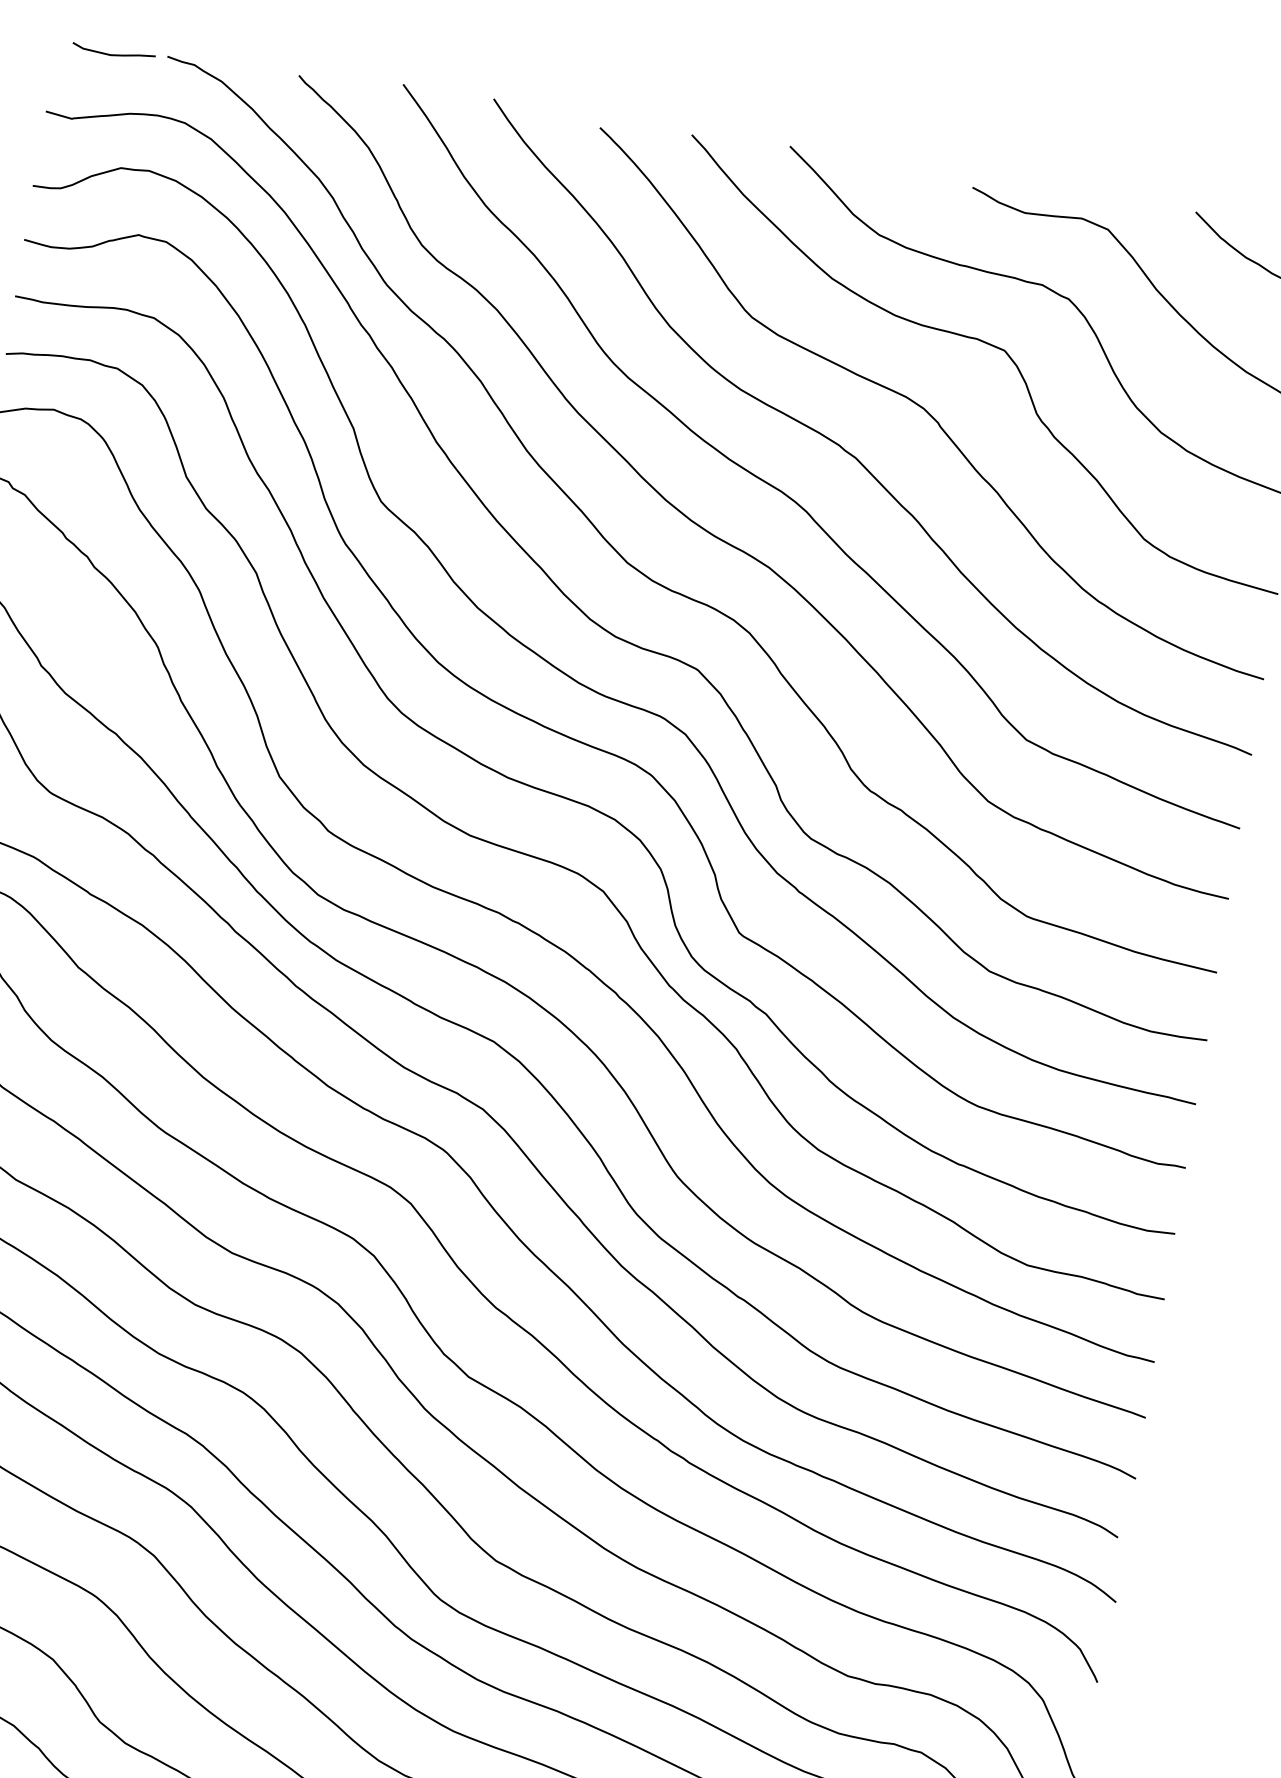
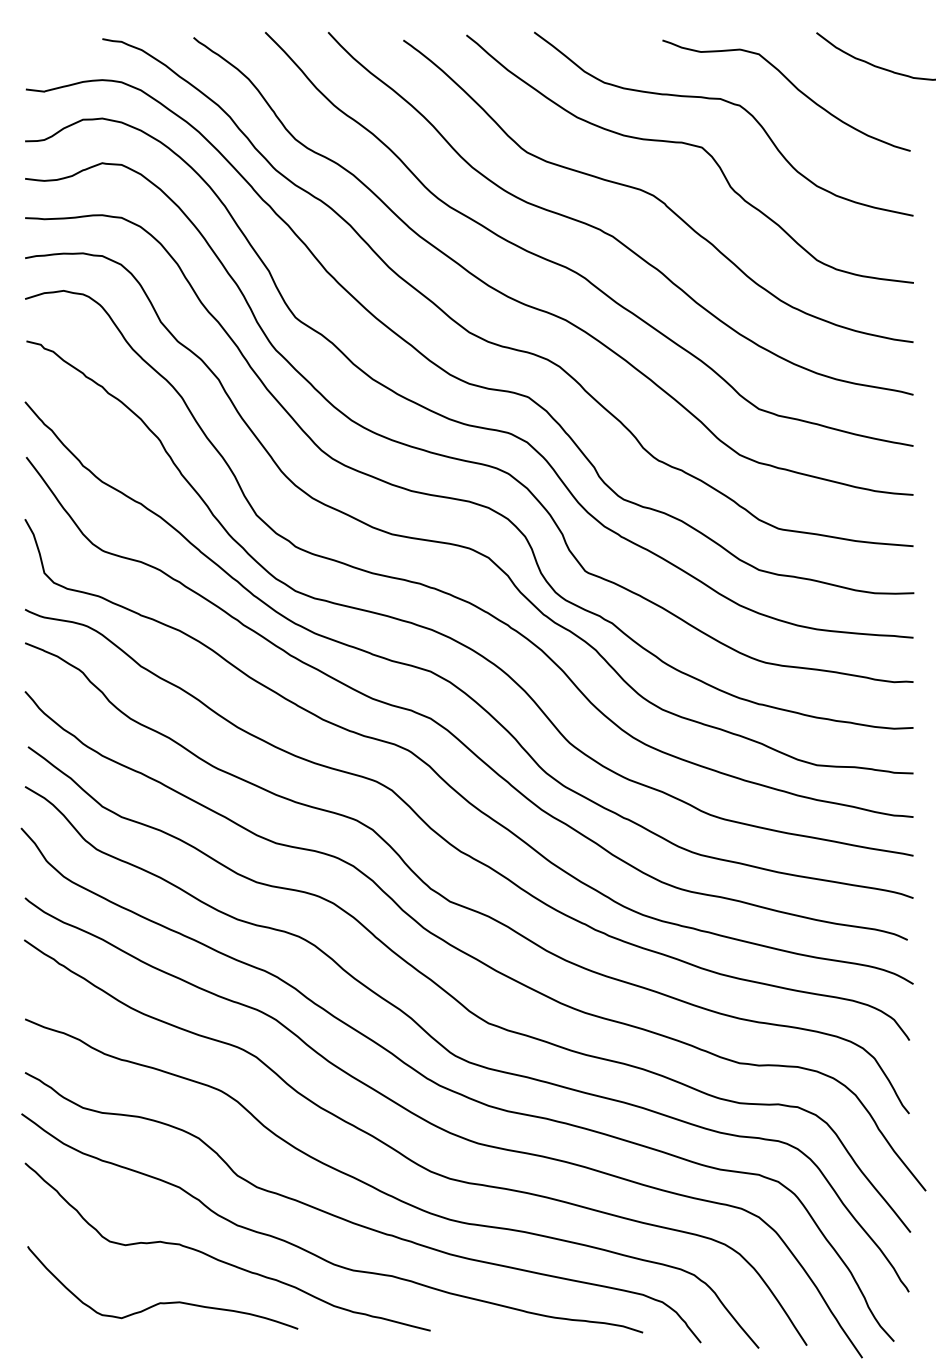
curve: (113, 54) -> (65, 43), removed

